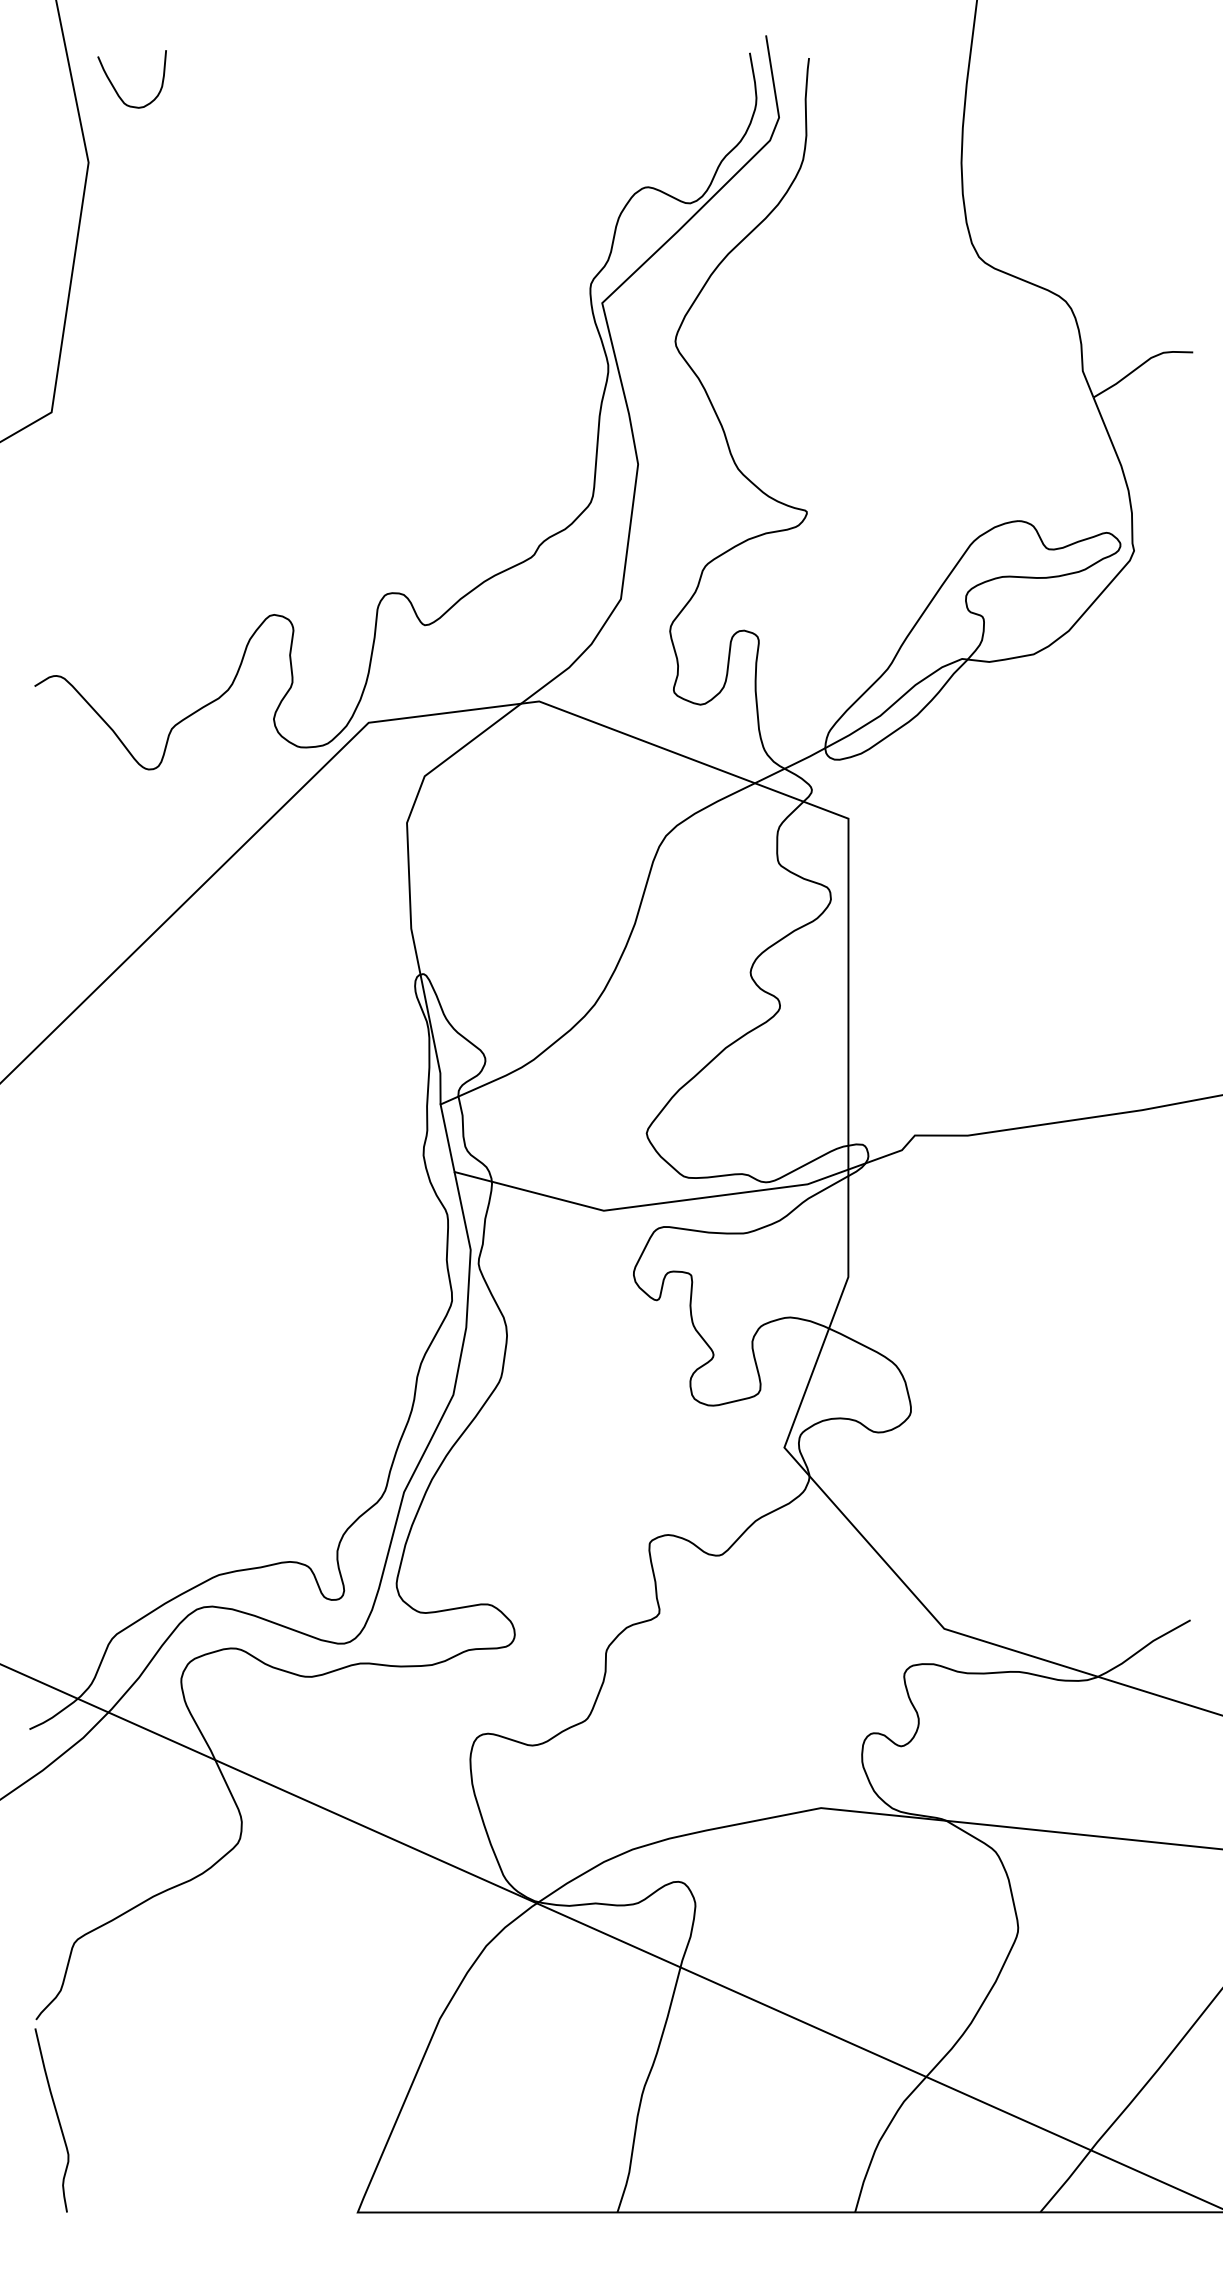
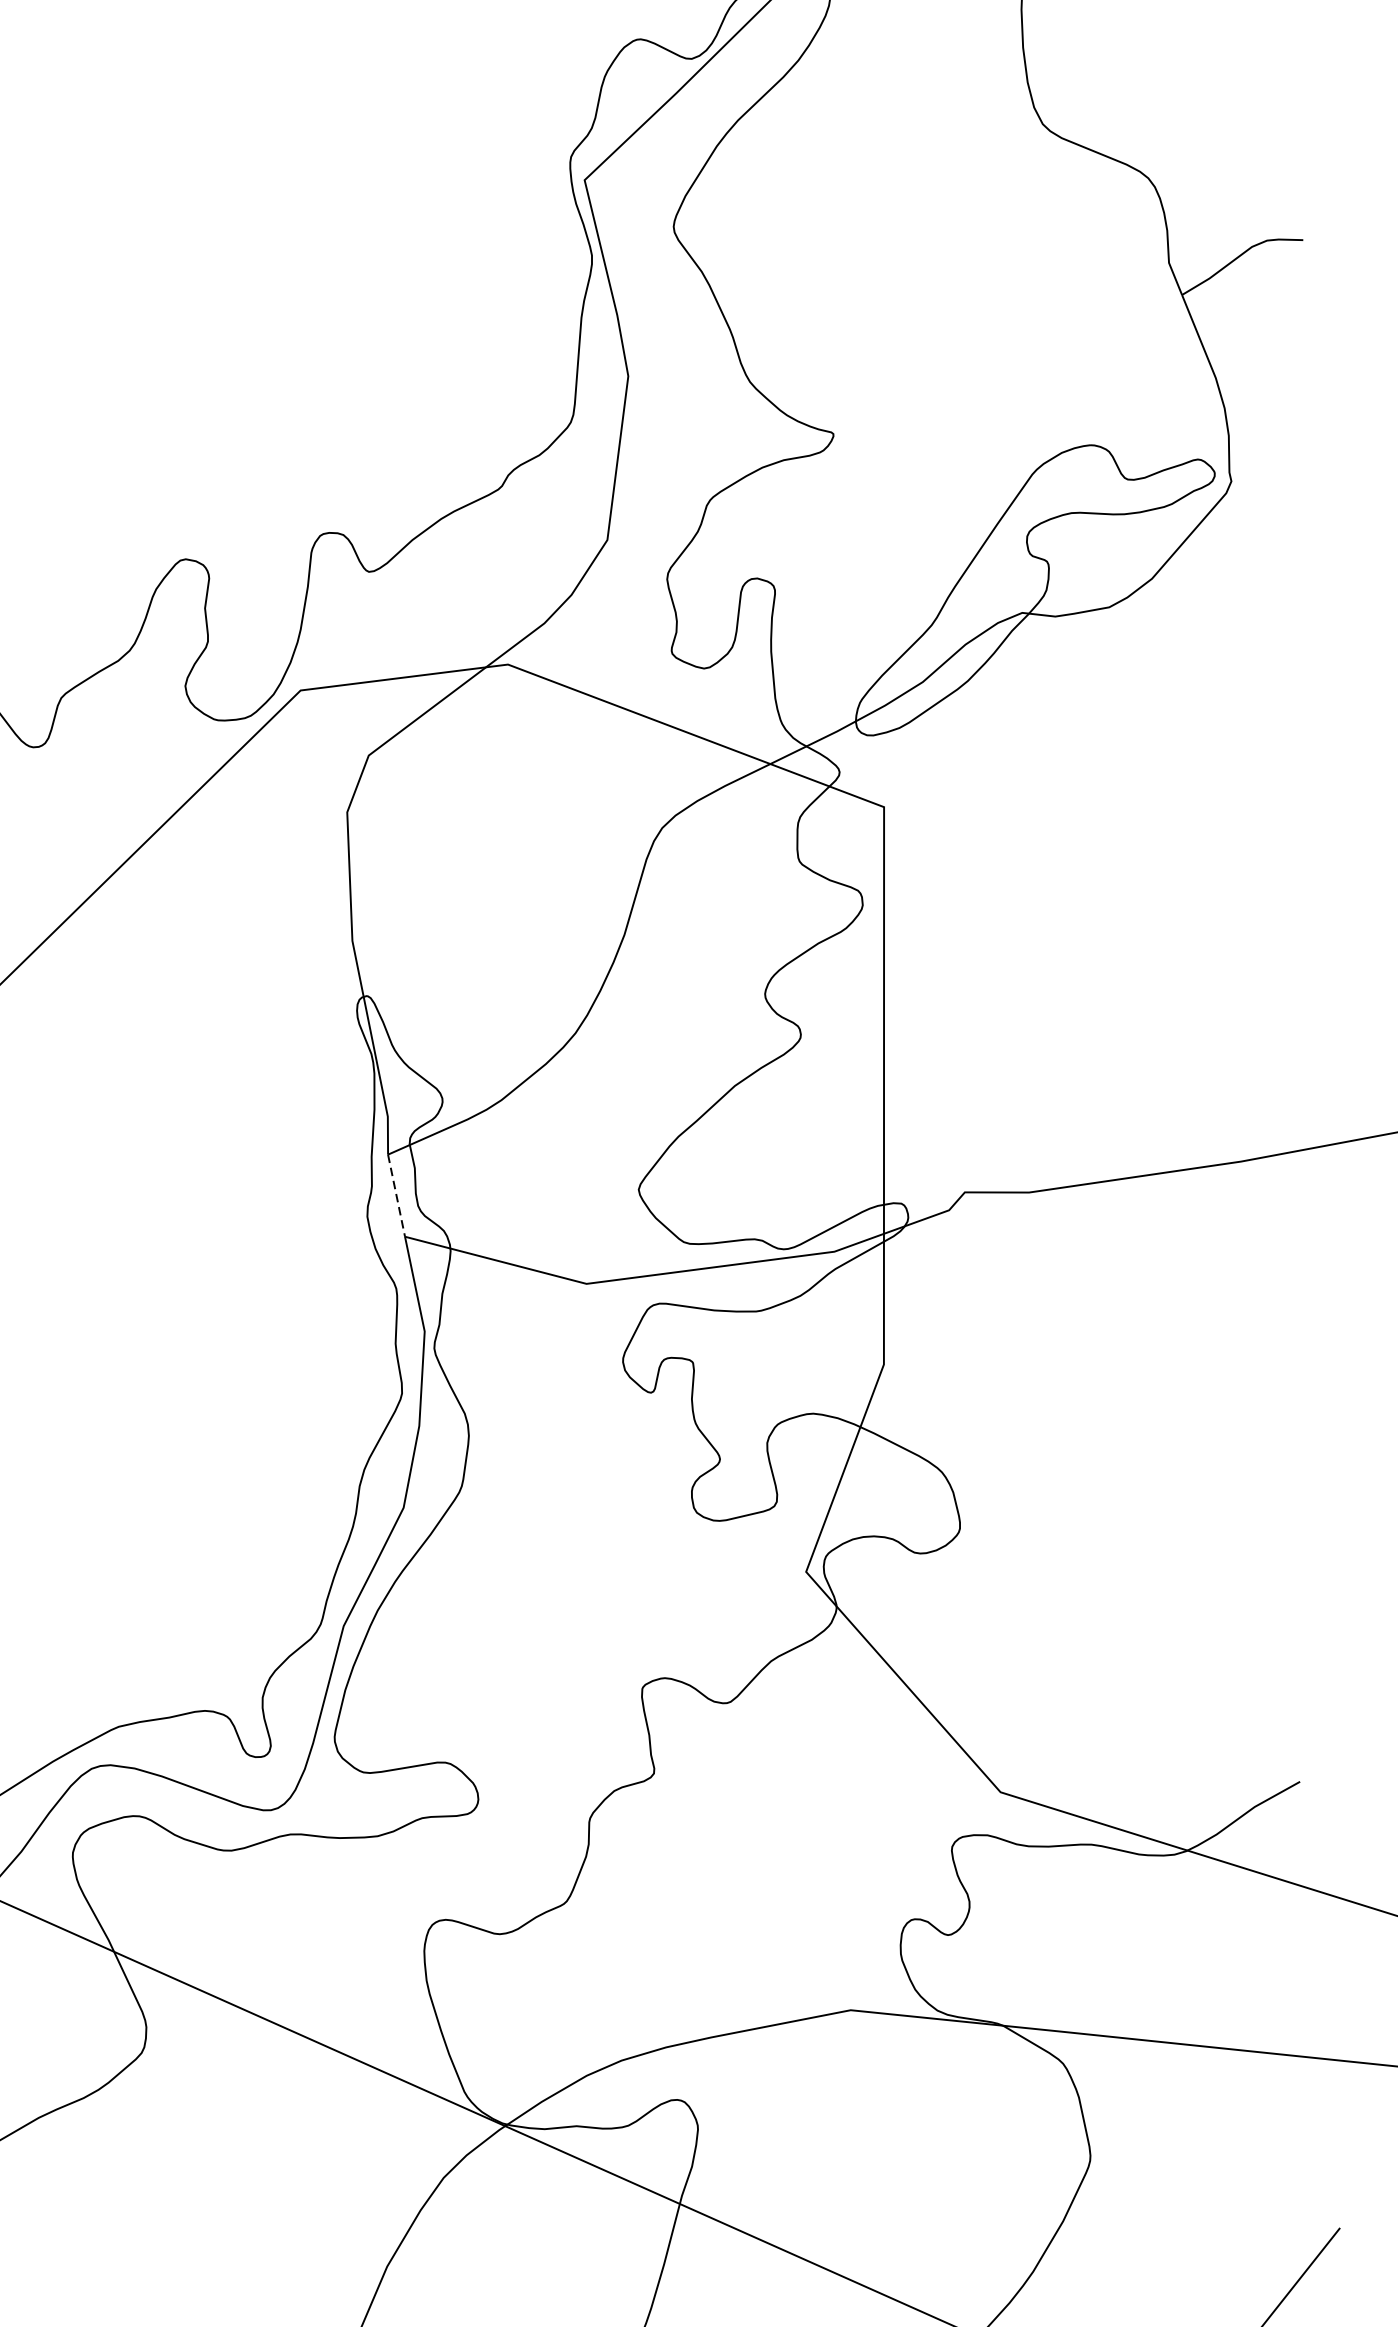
line: (447, 1138) -> (396, 1196), solid -> dashed

